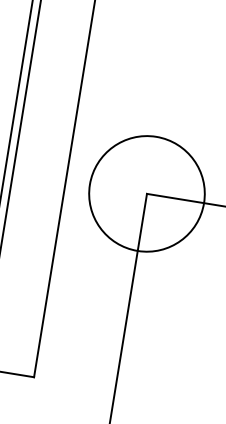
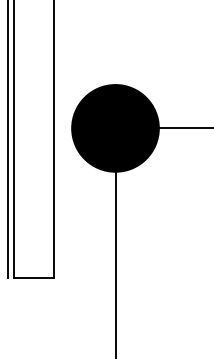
fill: (146, 194) -> (115, 128), added

